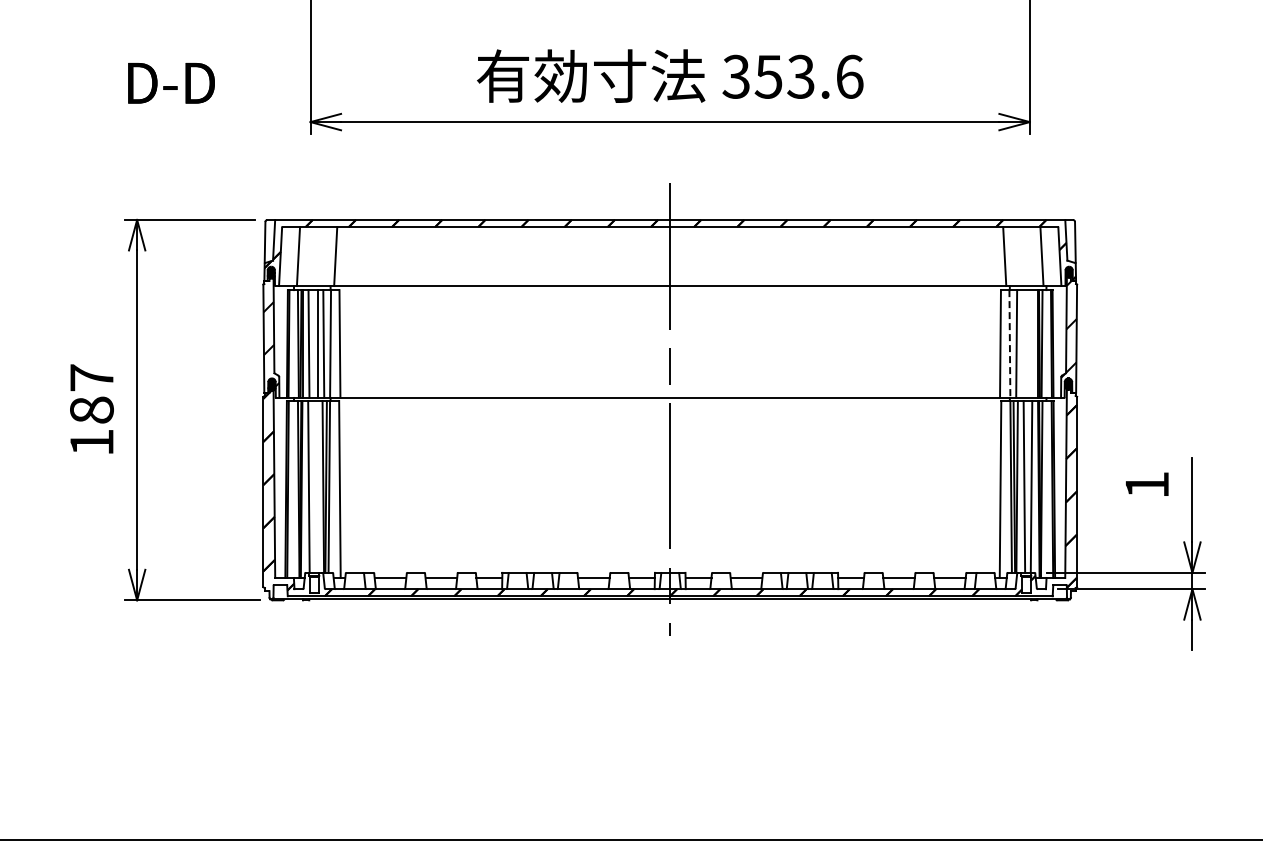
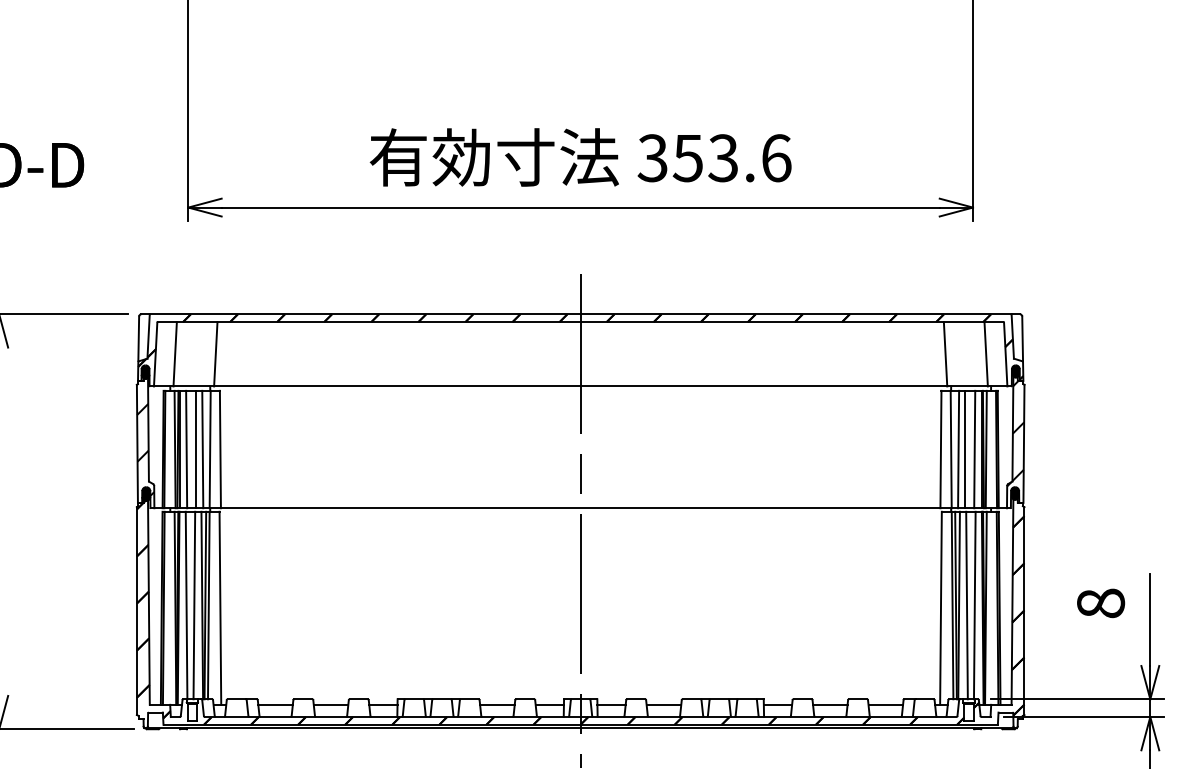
line: (1009, 343) -> (950, 449), dashed -> solid
line: (1022, 343) -> (964, 449), added
line: (1031, 343) -> (974, 449), added
text: (1147, 484) -> (1101, 602), 1 -> 8
line: (315, 486) -> (193, 605), added

